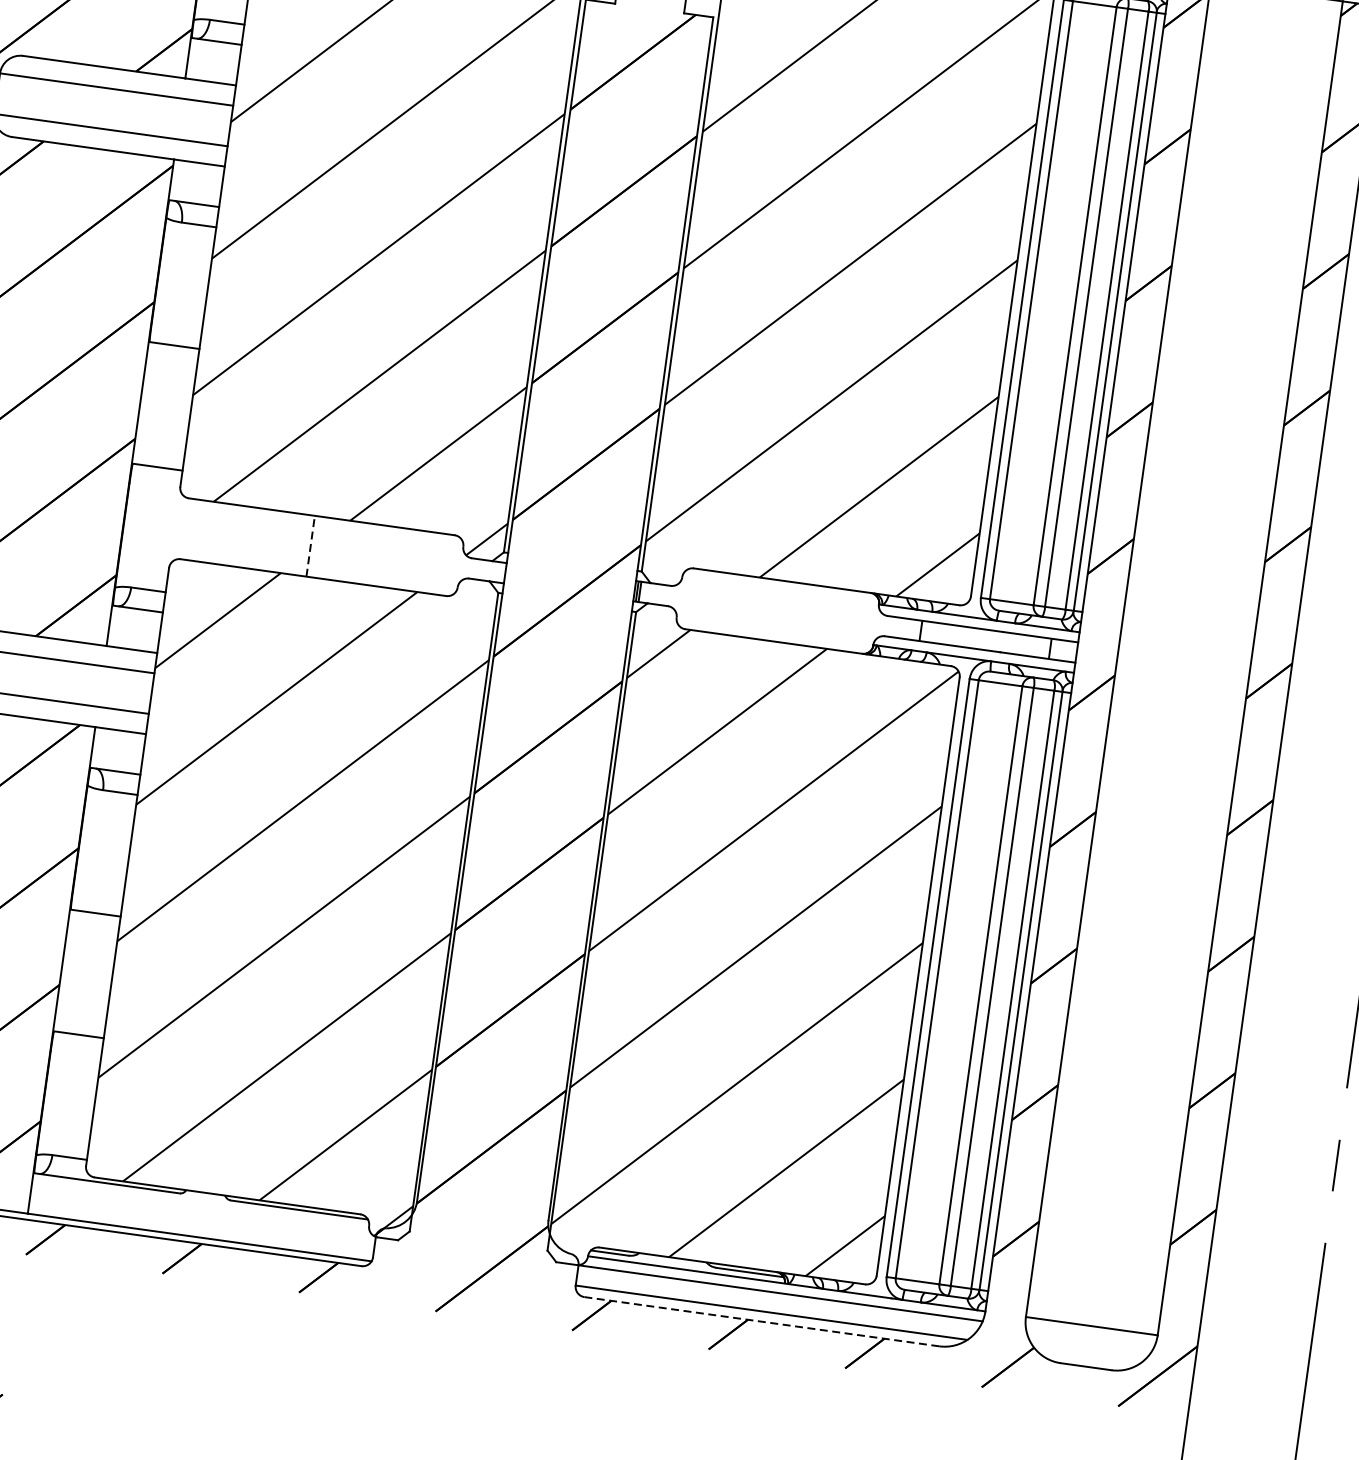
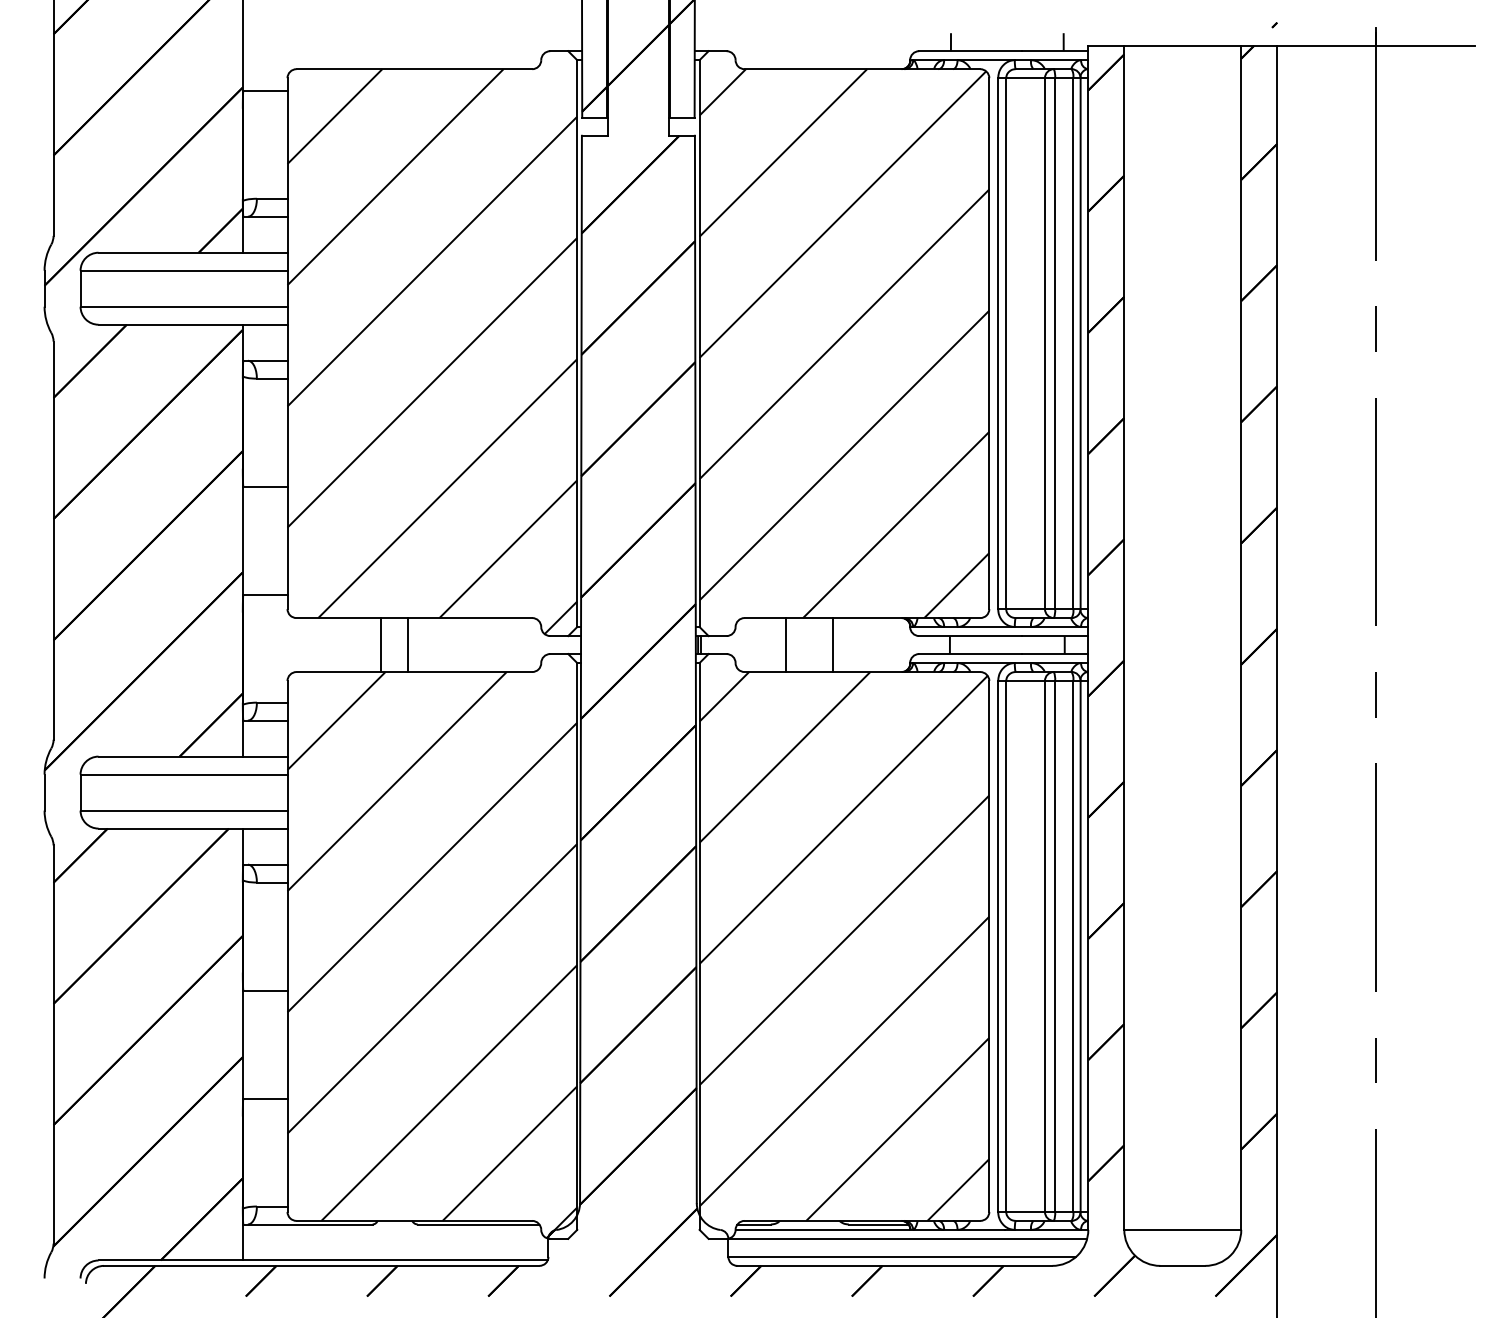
line: (280, 542) -> (381, 645), added
line: (310, 546) -> (408, 645), dashed -> solid
line: (736, 605) -> (786, 645), added
line: (788, 613) -> (832, 645), added
line: (761, 1321) -> (894, 1265), dashed -> solid

